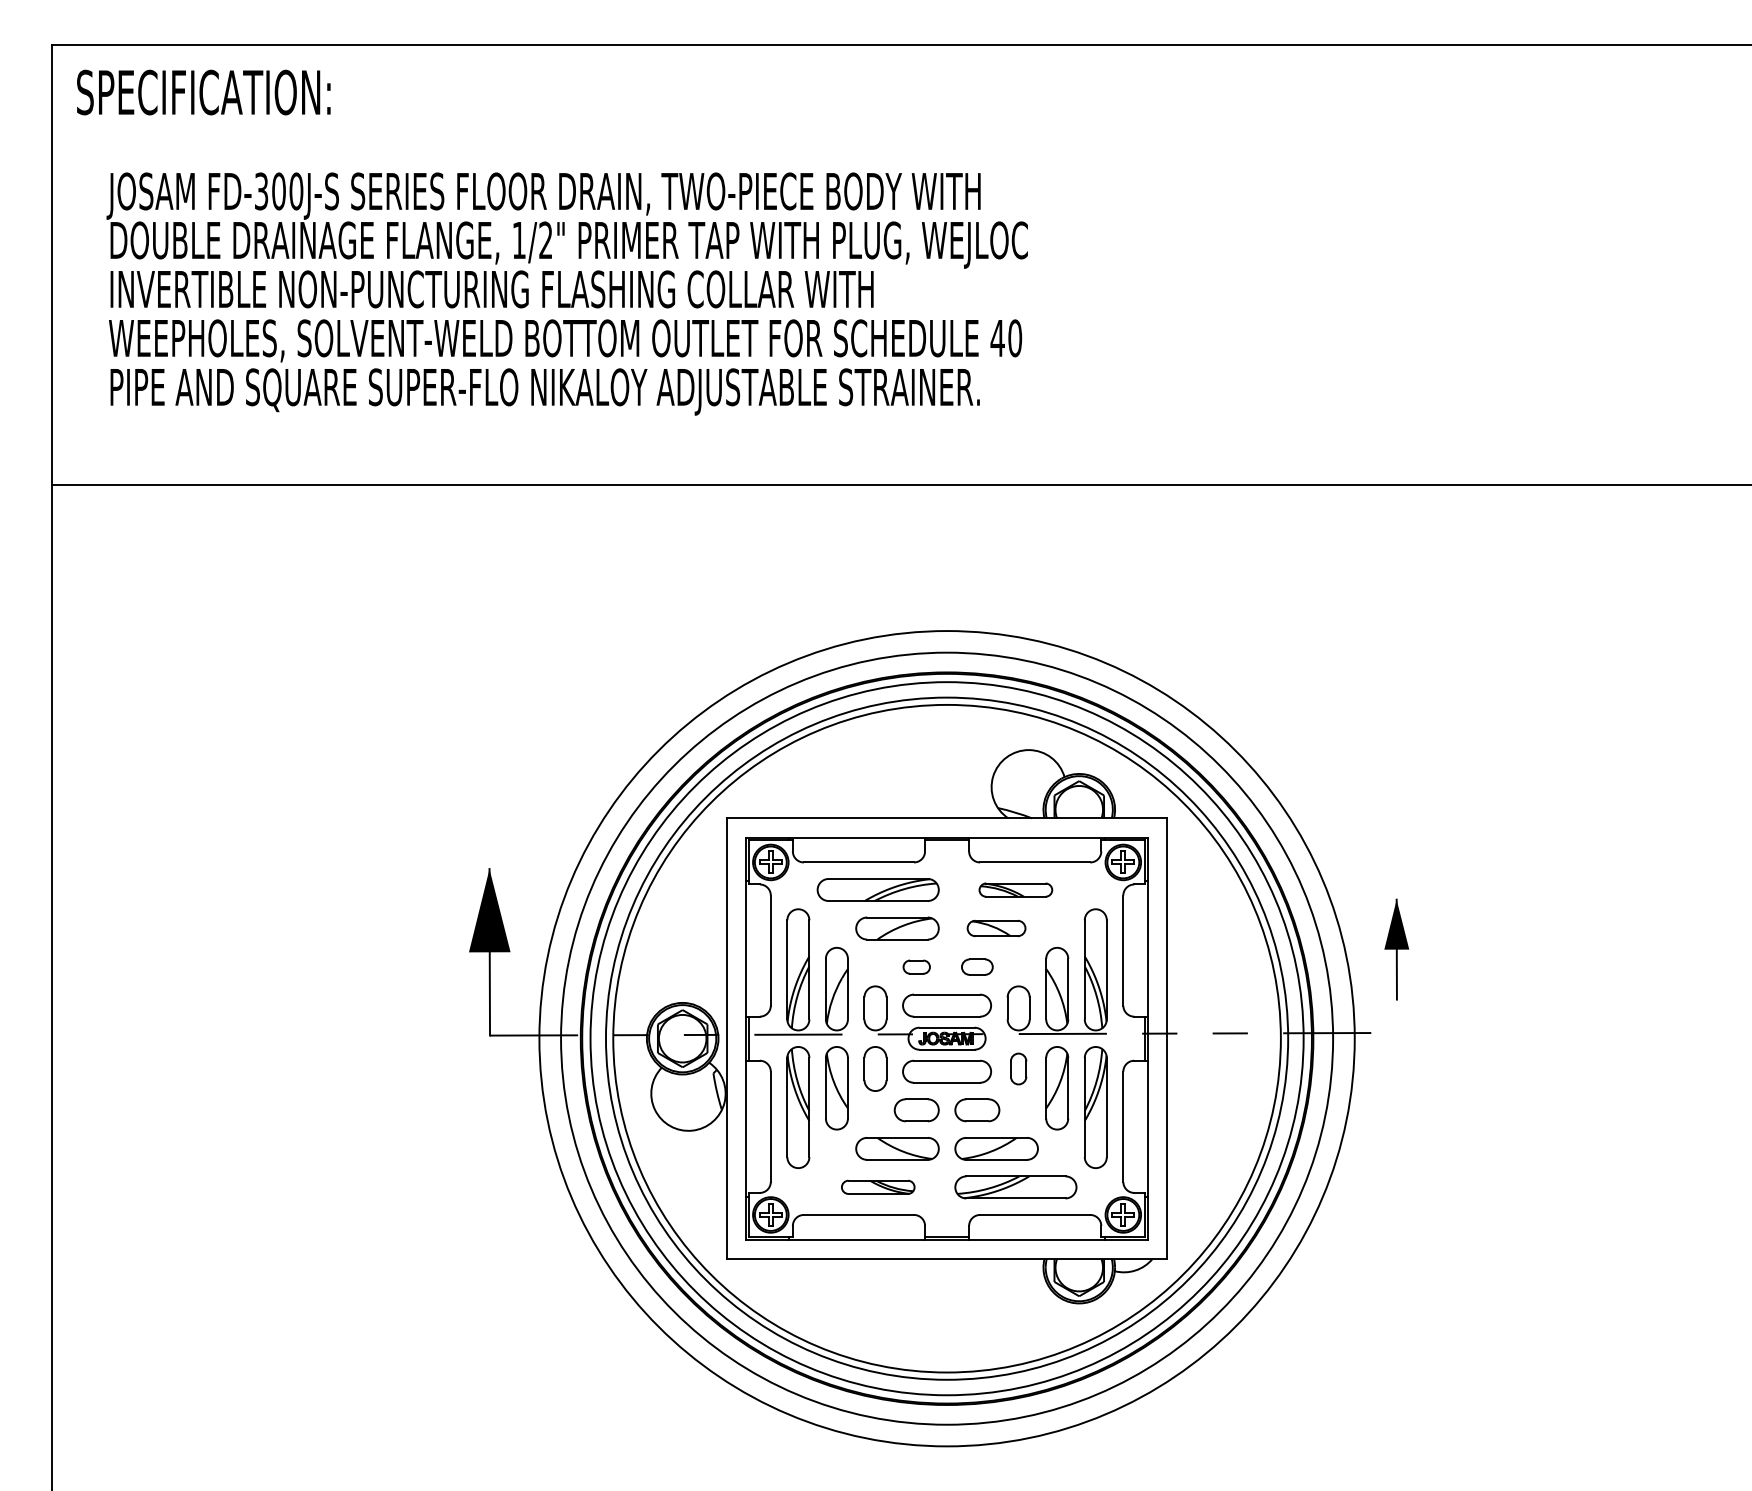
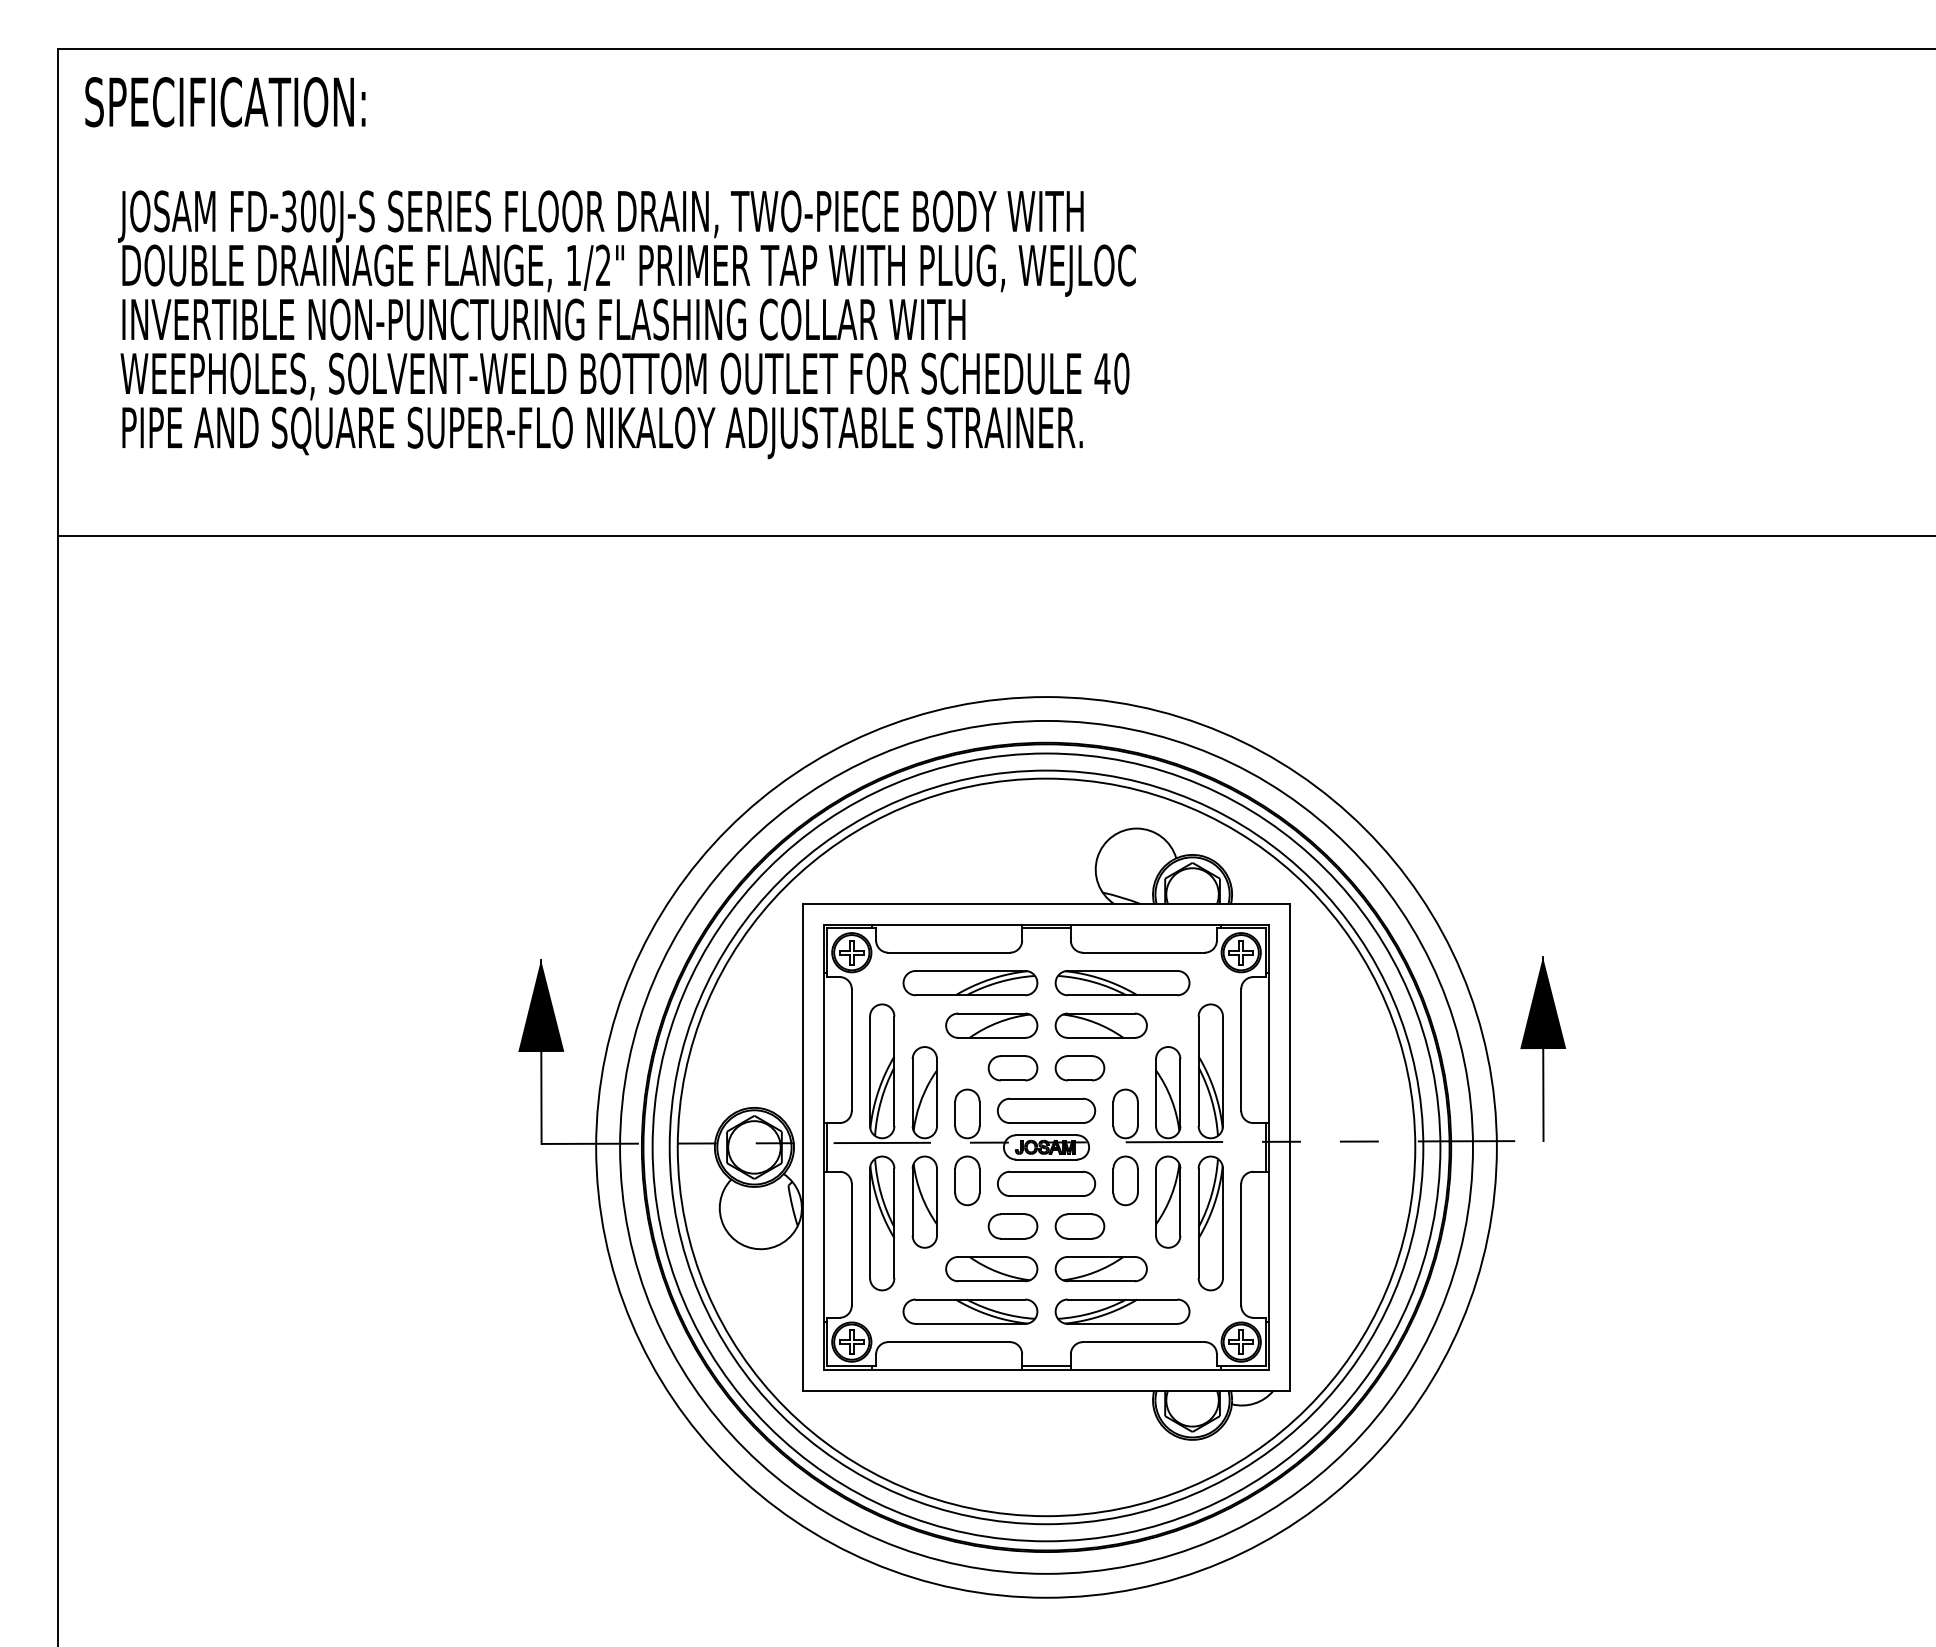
part: (1015, 890) -> (1122, 983), size x1.67
part: (995, 928) -> (1100, 1025), size x1.43
part: (1396, 949) -> (1543, 1048), size x1.67
part: (916, 967) -> (1012, 1068), size x1.67
part: (976, 967) -> (1079, 1068), size x1.43
part: (1018, 1068) -> (1125, 1180), size x1.43
part: (878, 1187) -> (970, 1311), size x1.67

